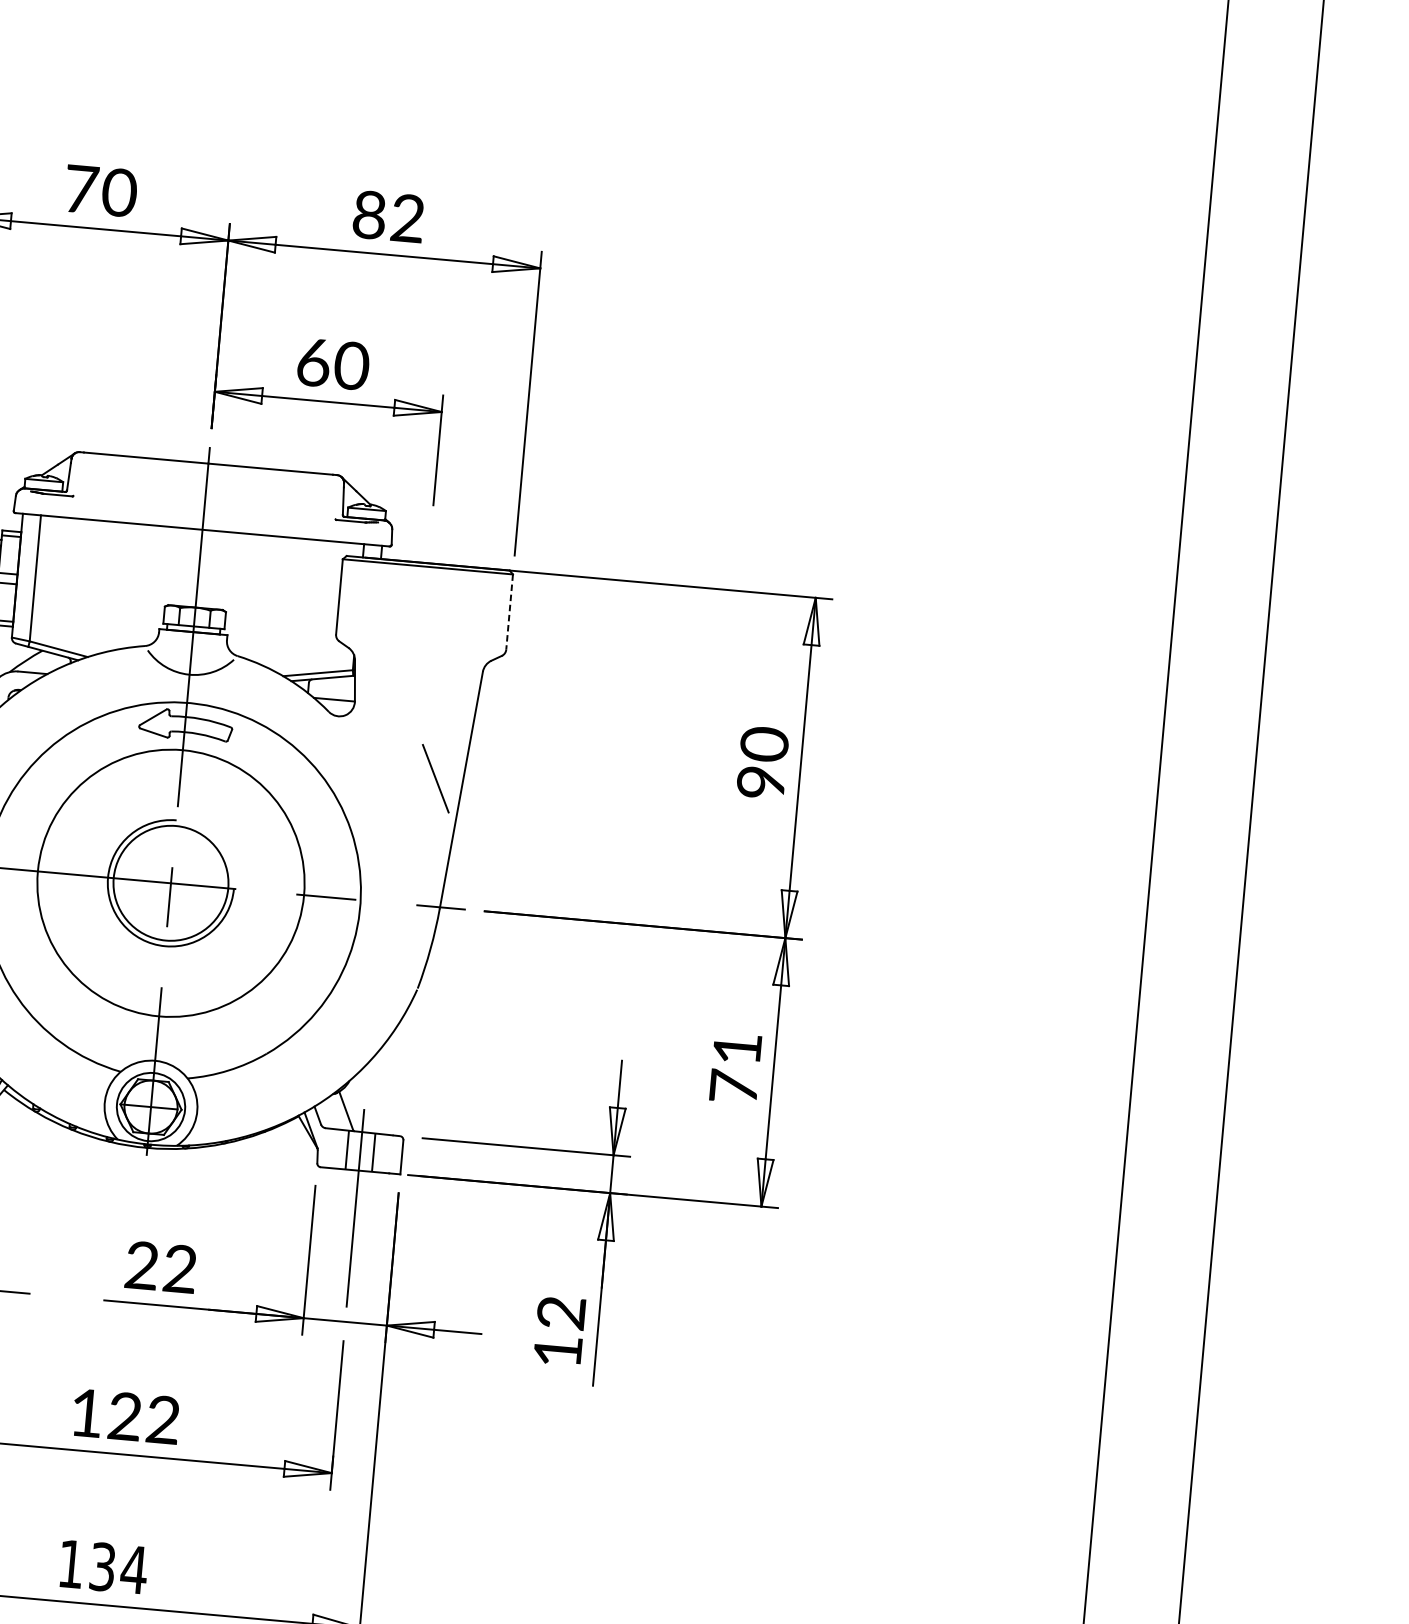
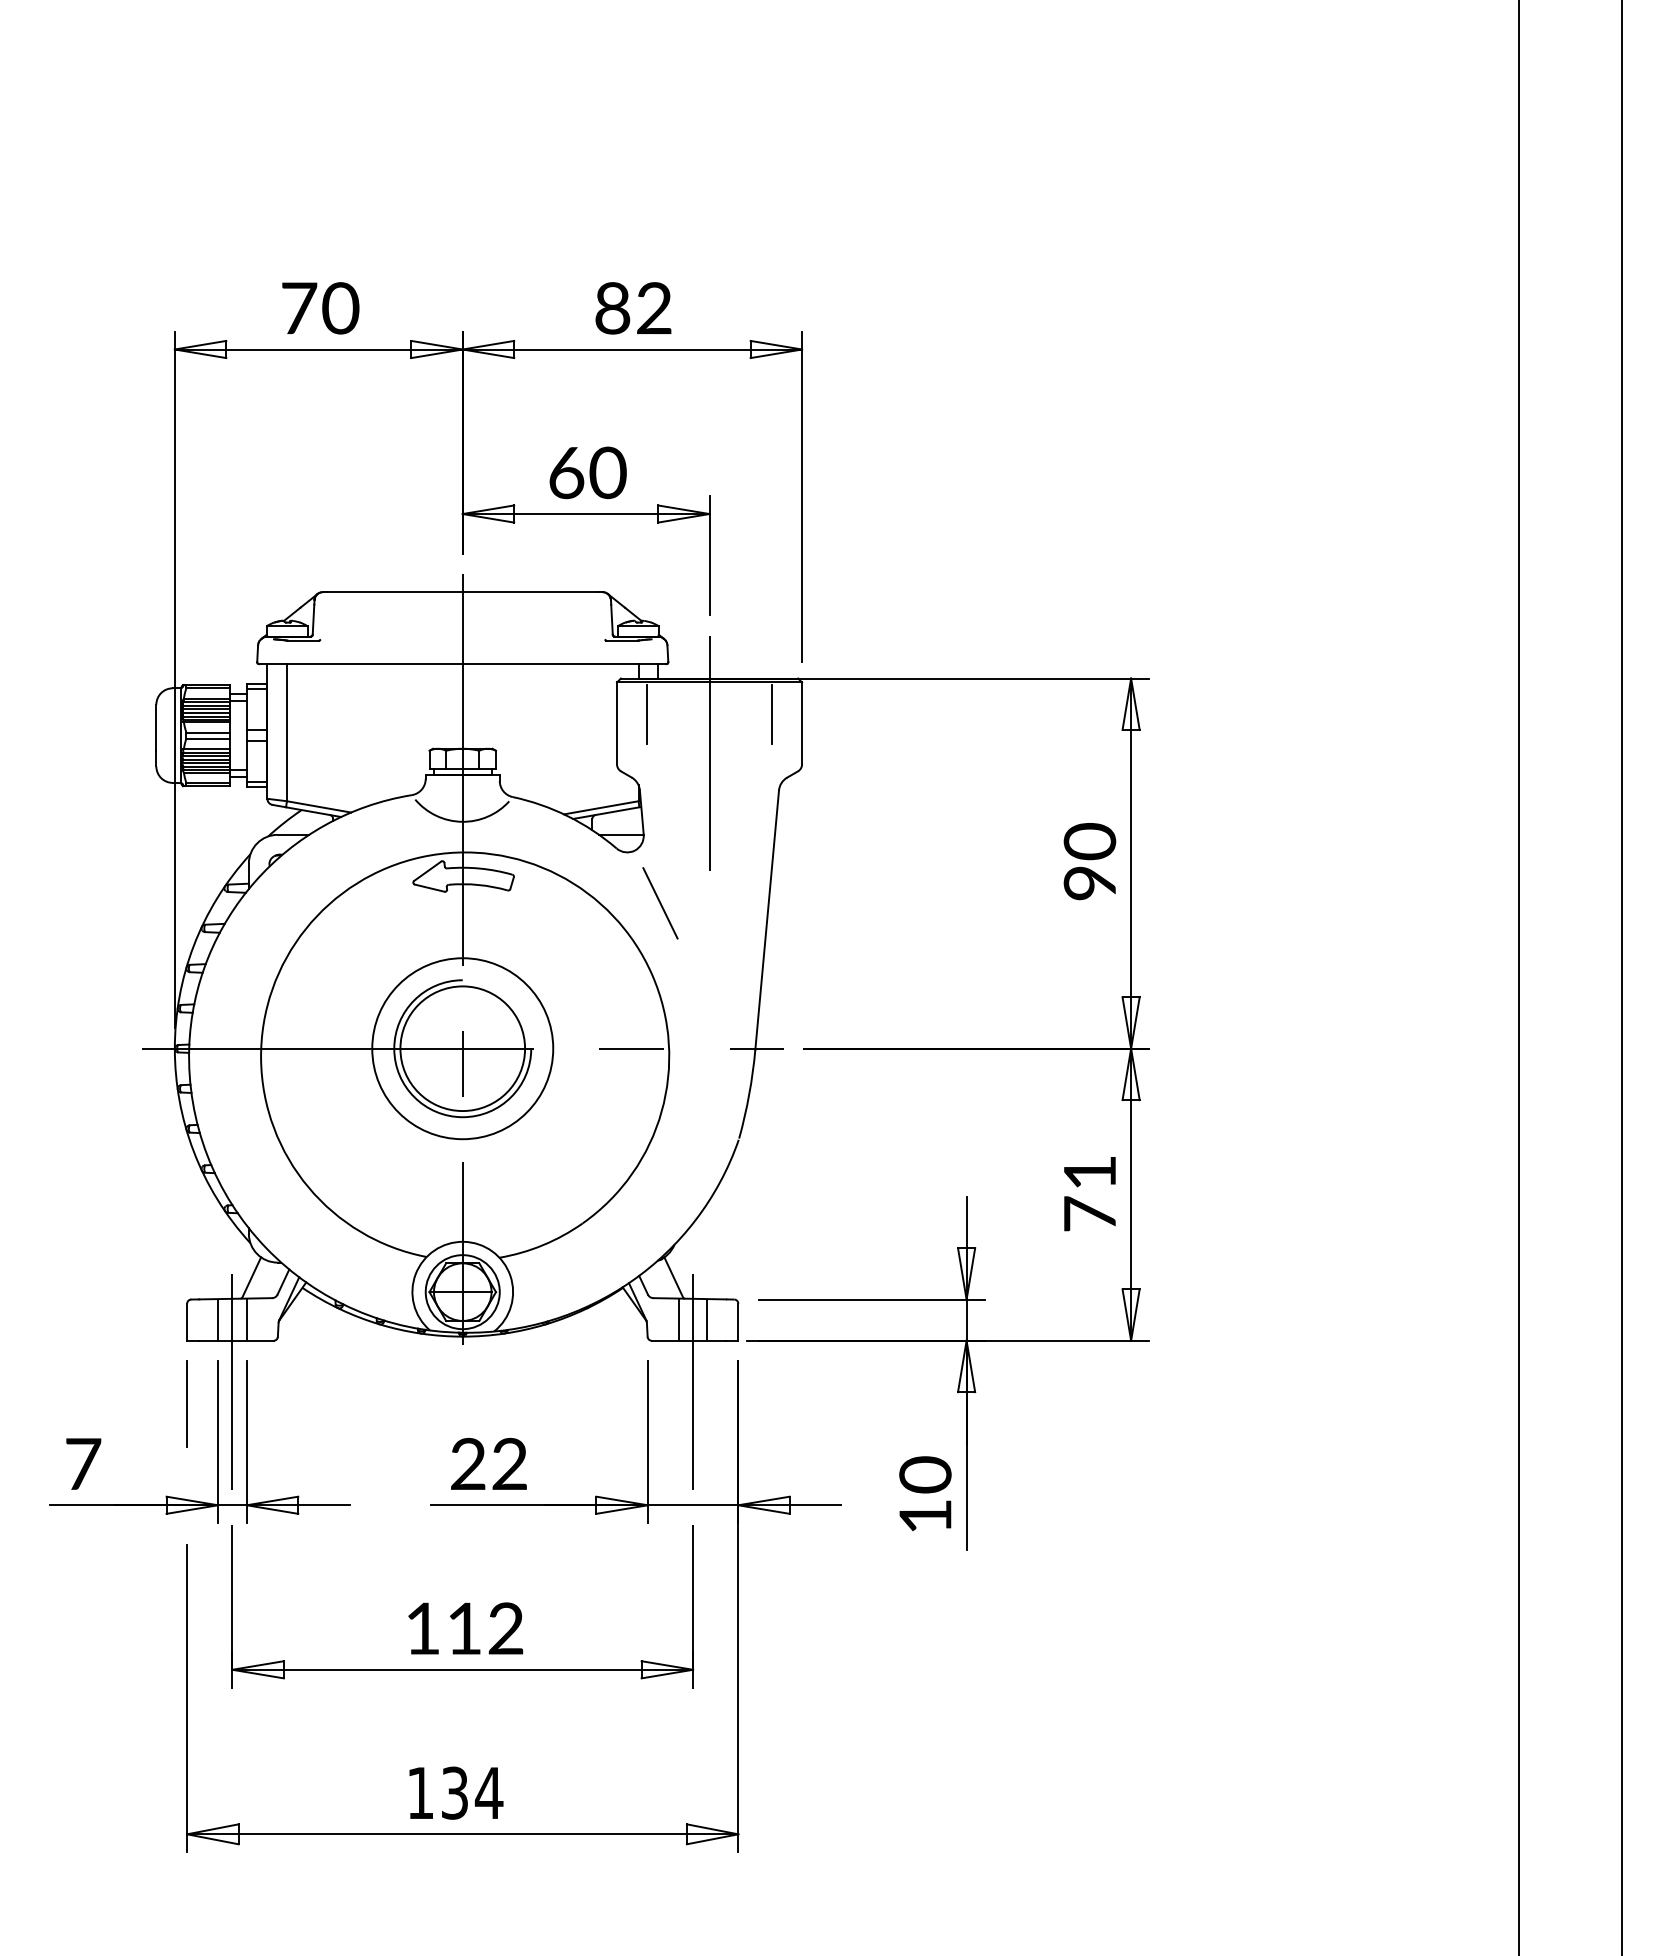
line: (368, 591) -> (647, 714), added
line: (482, 601) -> (771, 714), added
line: (509, 612) -> (802, 723), dashed -> solid
line: (422, 632) -> (709, 753), added
line: (435, 778) -> (660, 903), moved
circle: (170, 883) -> (462, 1048), size x0.62
text: (561, 1312) -> (925, 1474), 12 -> 10
text: (125, 1416) -> (464, 1628), 122 -> 112

